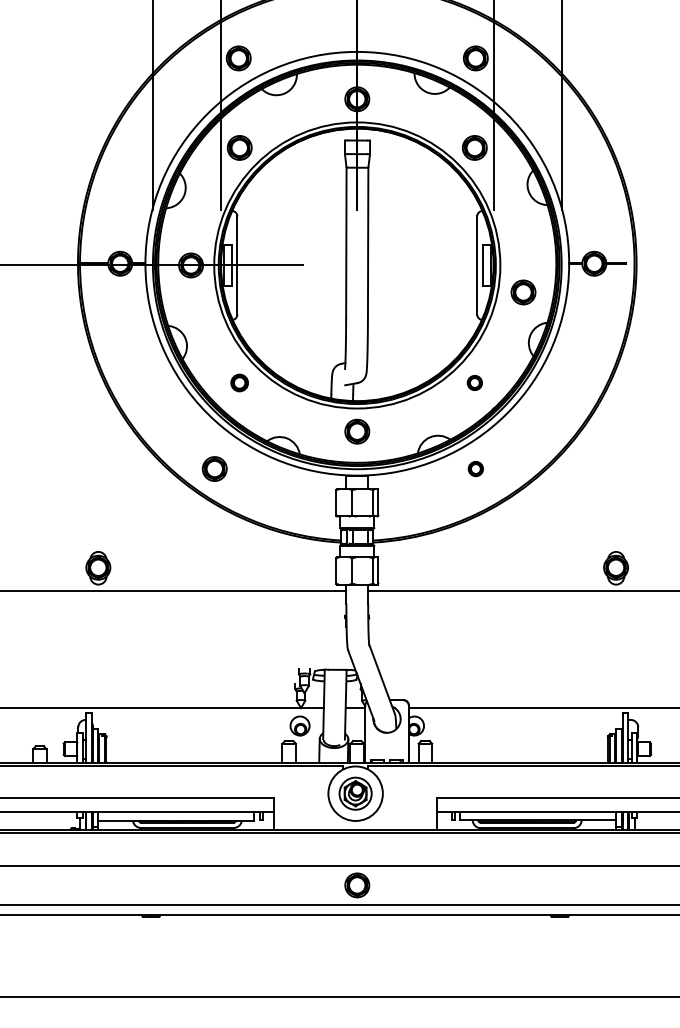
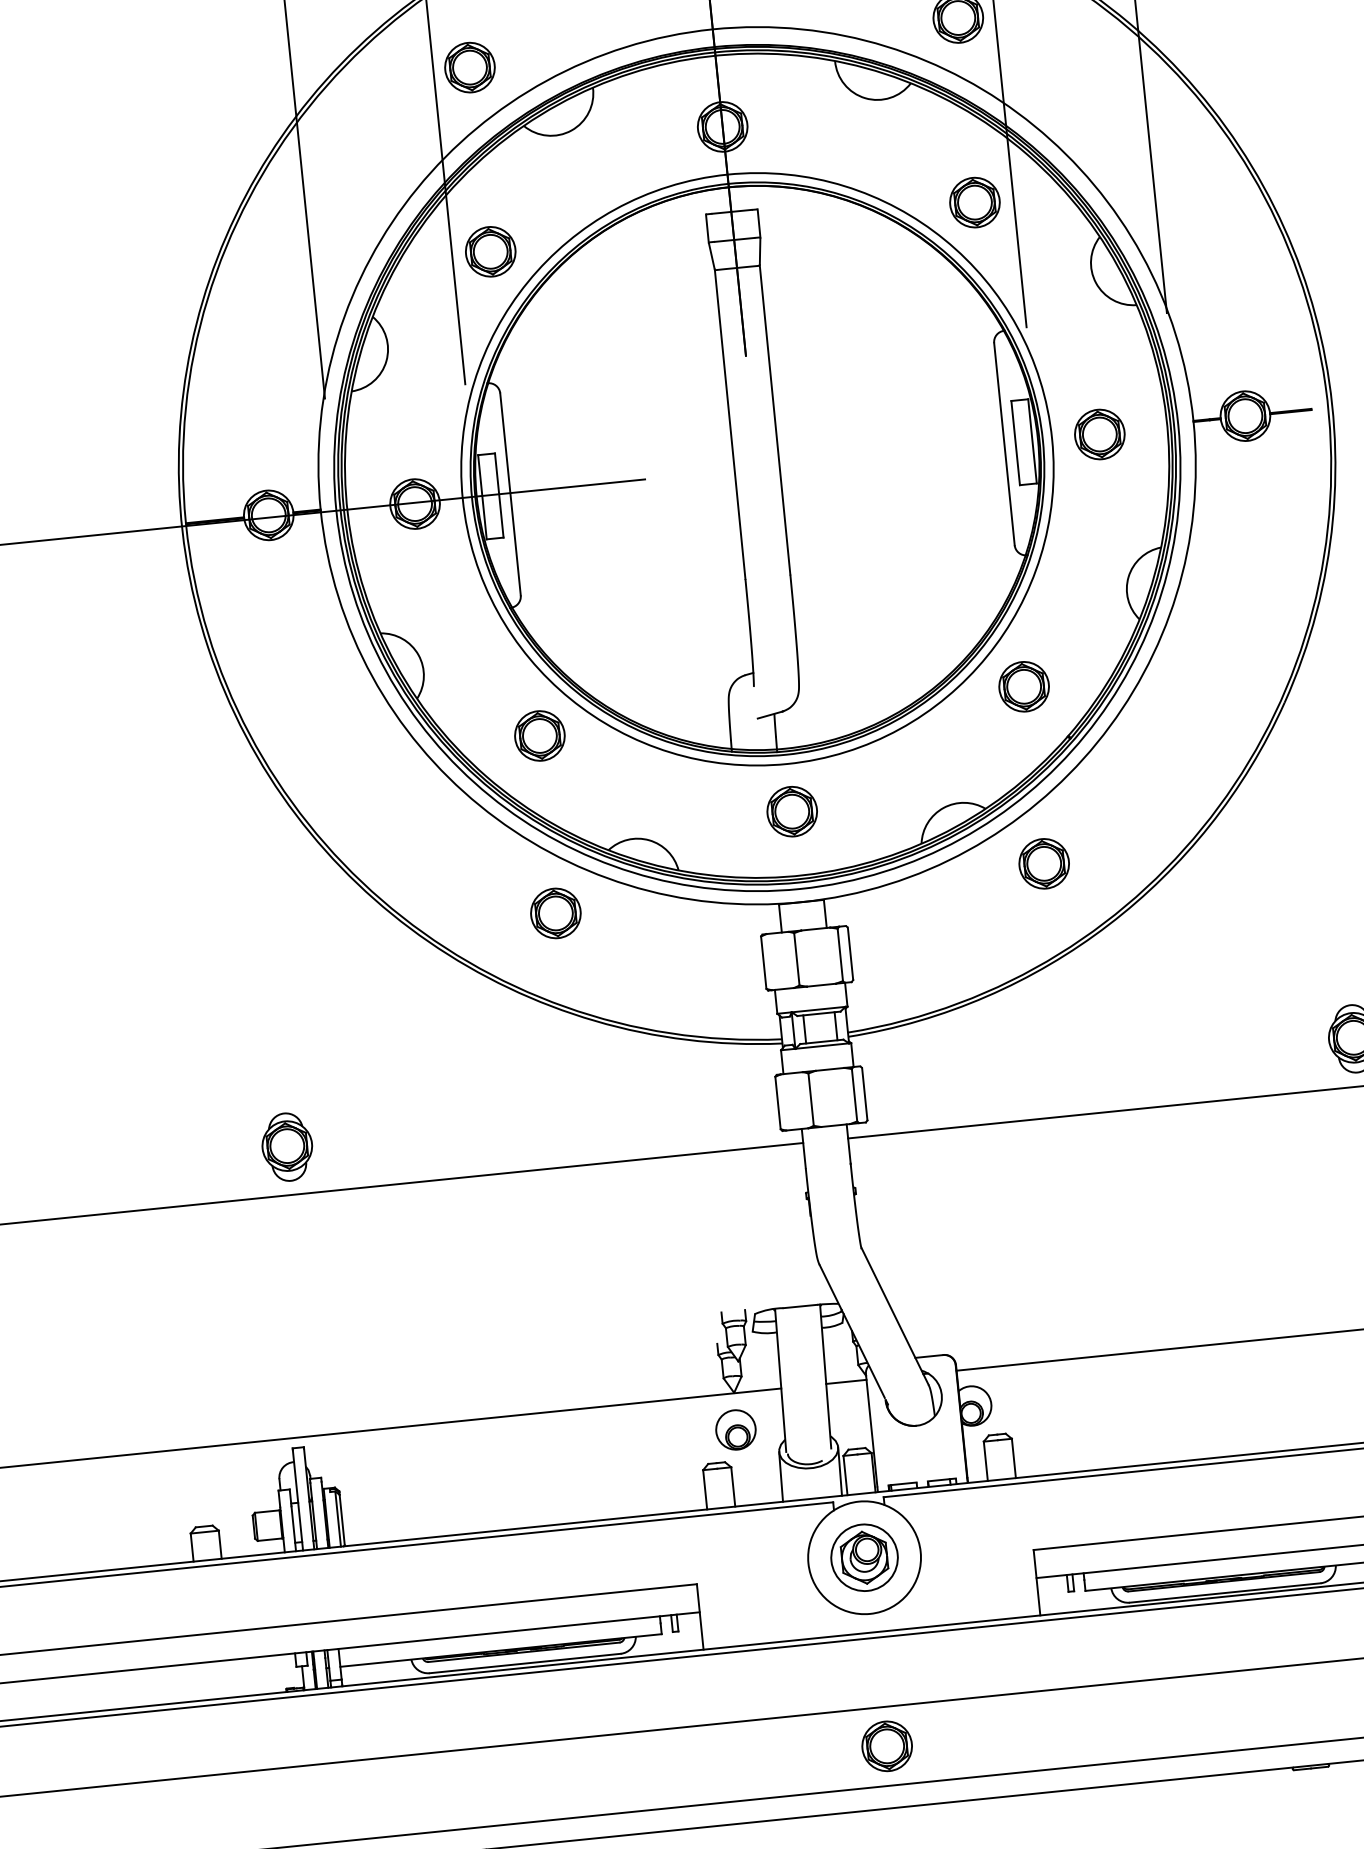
part: (523, 292) -> (1099, 434), moved
part: (239, 382) -> (539, 735), size x1.43
part: (474, 382) -> (1023, 685), size x1.67
part: (214, 468) -> (555, 912), moved
part: (475, 468) -> (1043, 862), size x1.67

